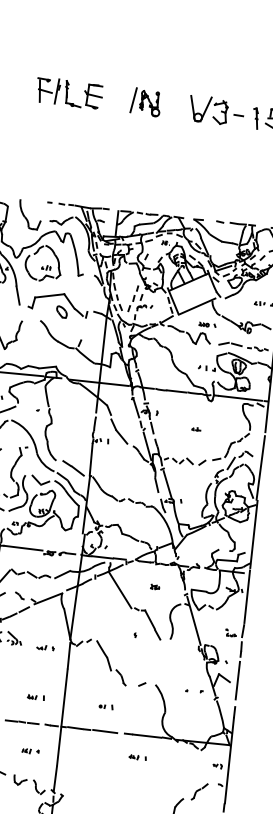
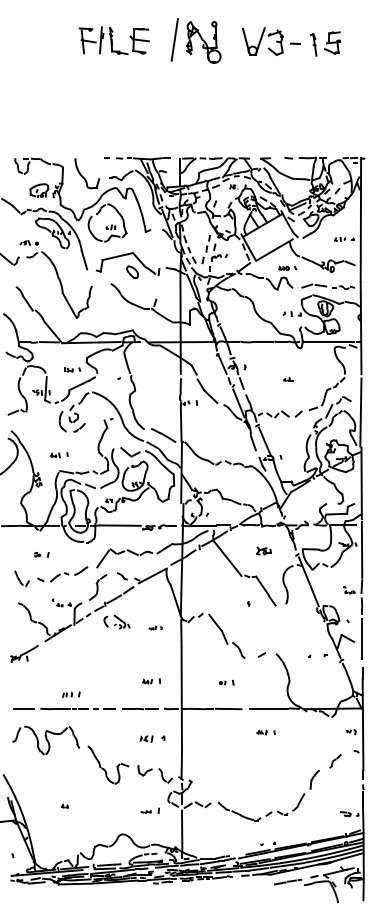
part: (145, 101) -> (195, 40), size x1.6
part: (154, 586) -> (263, 550), size x1.6
part: (45, 647) -> (155, 627), size x0.7
part: (29, 750) -> (151, 738), size x1.4
part: (199, 792) -> (335, 761), size x0.7

